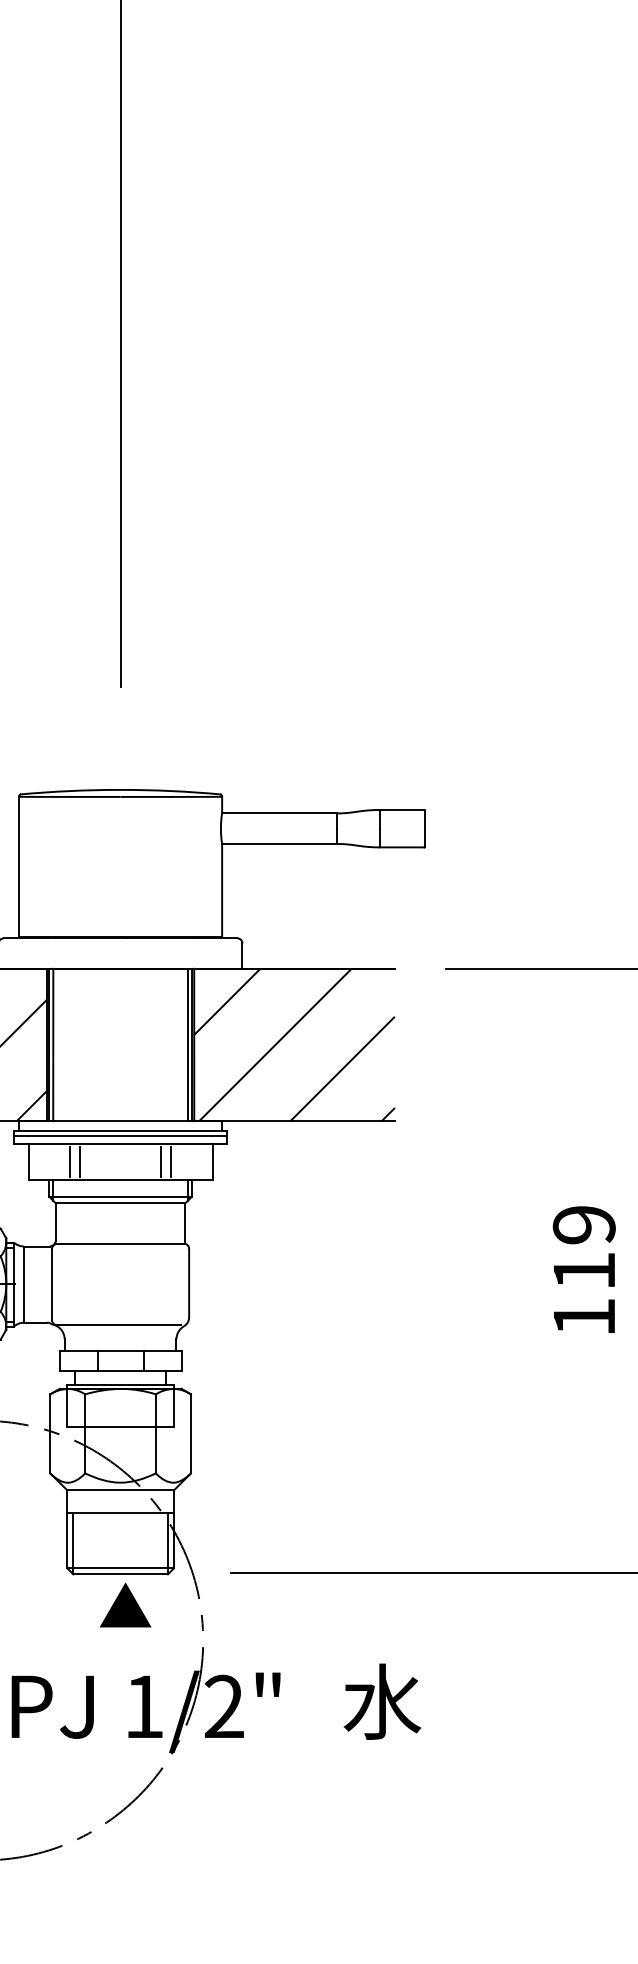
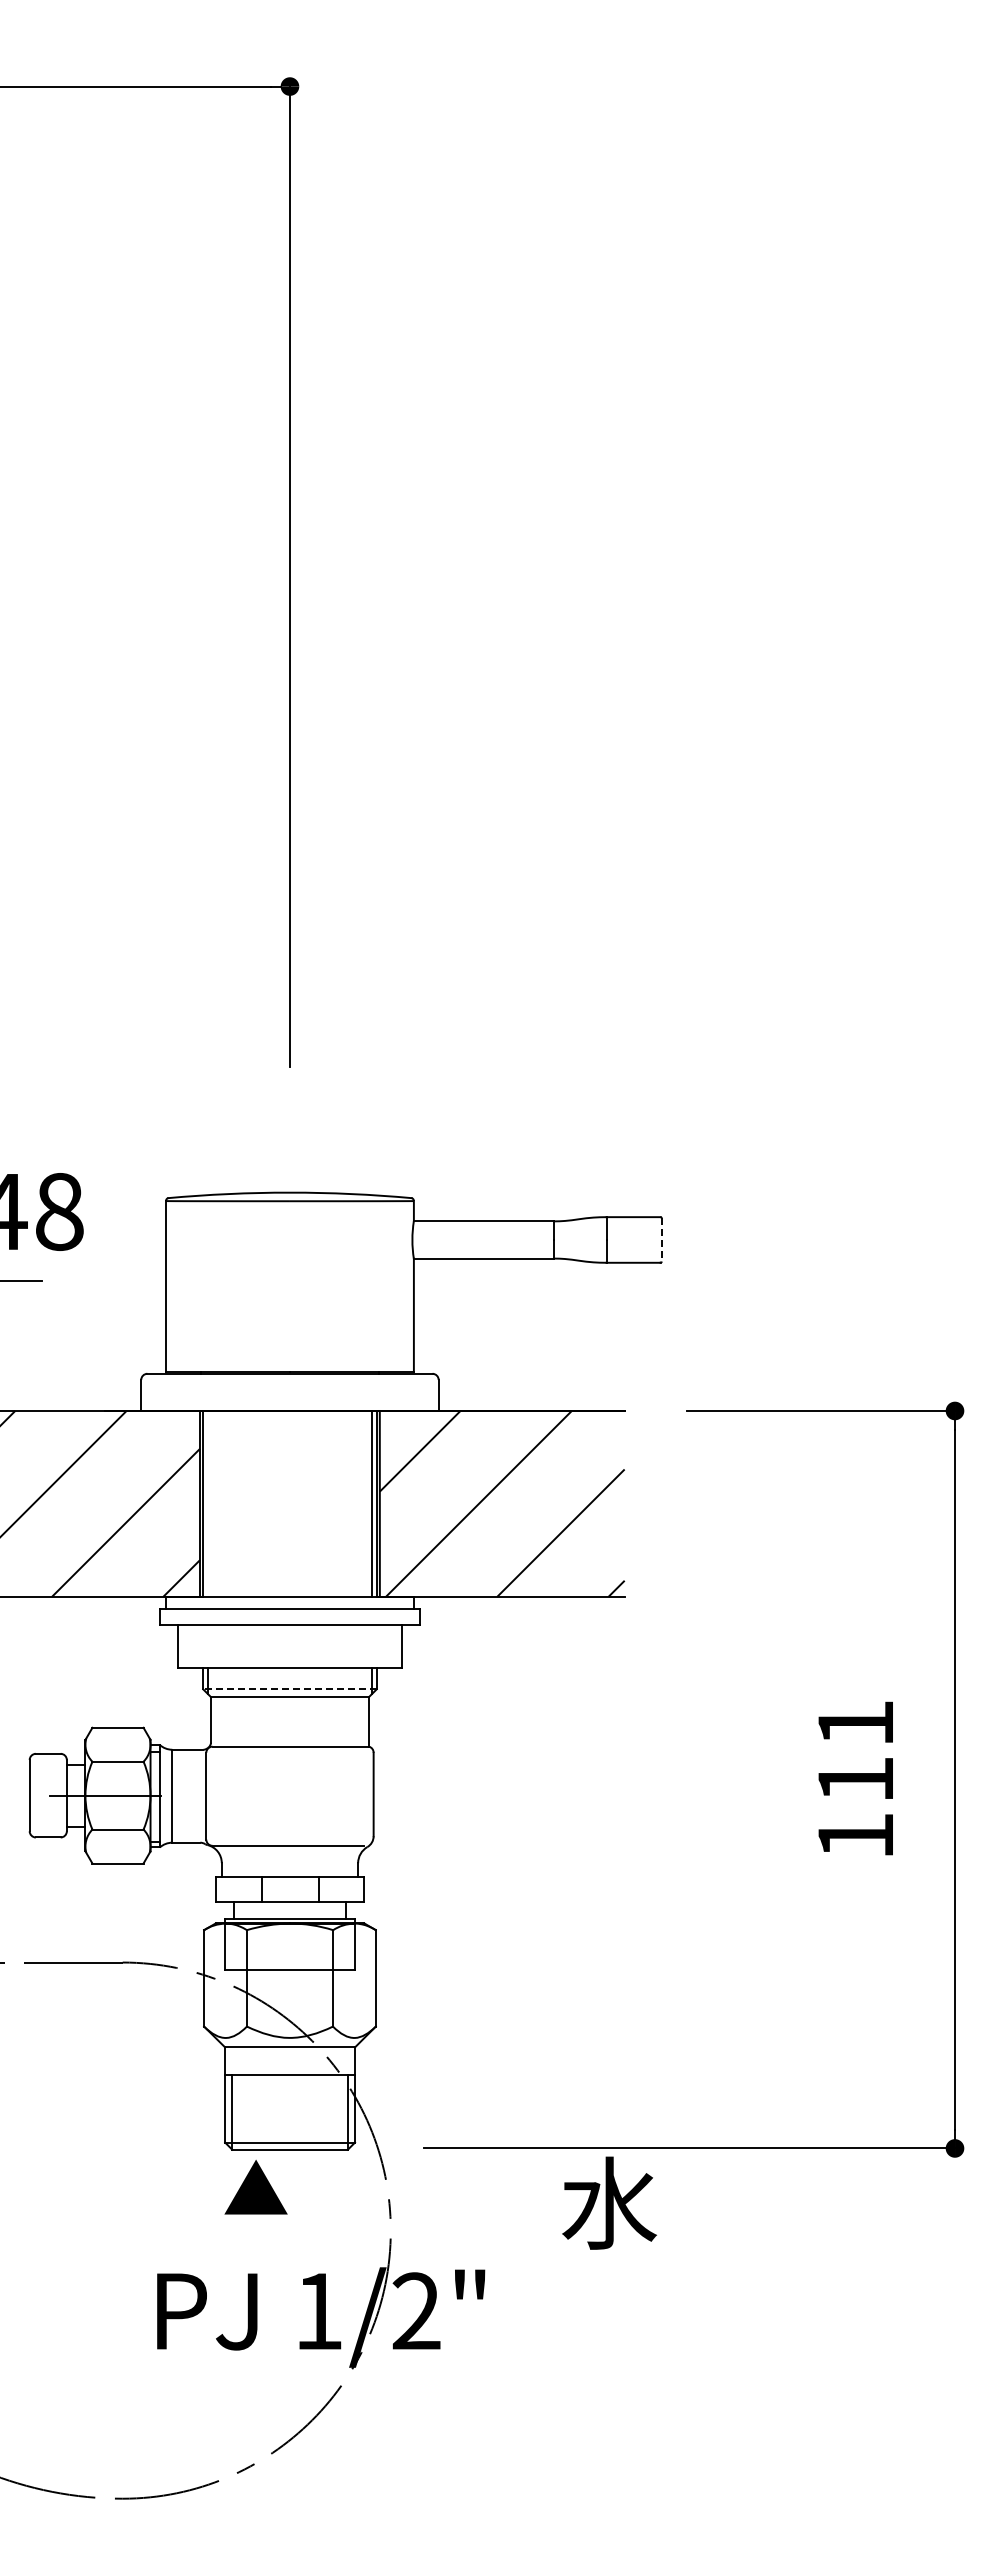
line: (425, 828) -> (661, 1239), solid -> dashed
line: (52, 1044) -> (207, 1503), removed
line: (120, 1136) -> (289, 1615), removed
line: (70, 1161) -> (228, 1646), removed
line: (80, 1161) -> (240, 1646), removed
line: (161, 1161) -> (339, 1646), removed
line: (171, 1161) -> (351, 1646), removed
line: (120, 1197) -> (289, 1689), solid -> dashed
text: (584, 1224) -> (855, 1723), 119 -> 111
text: (125, 1604) -> (255, 2186), moved
text: (382, 1701) -> (609, 2202), moved

